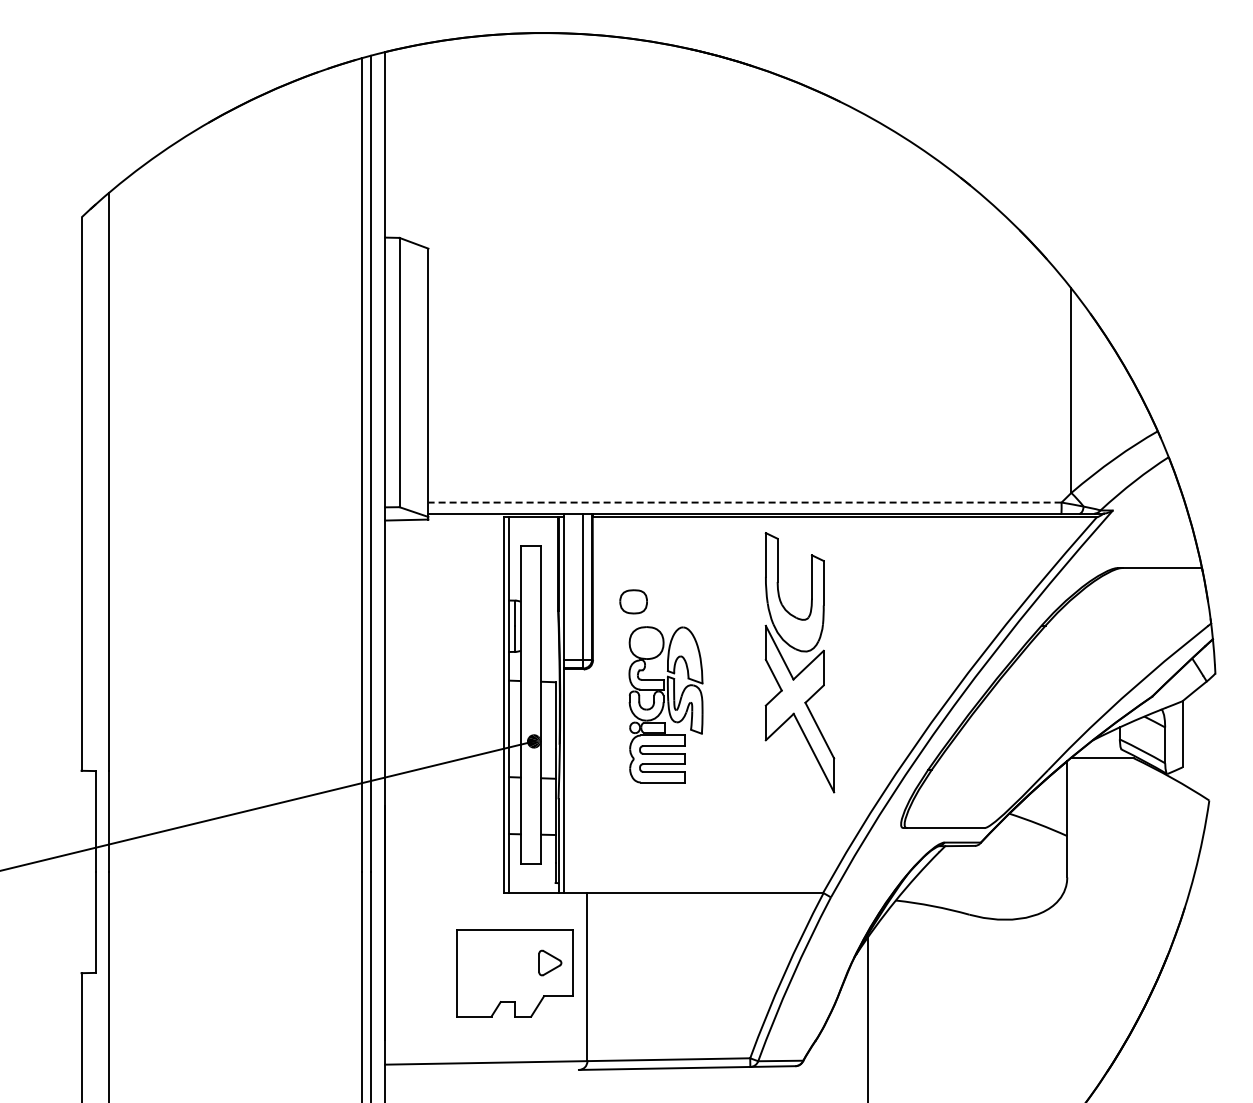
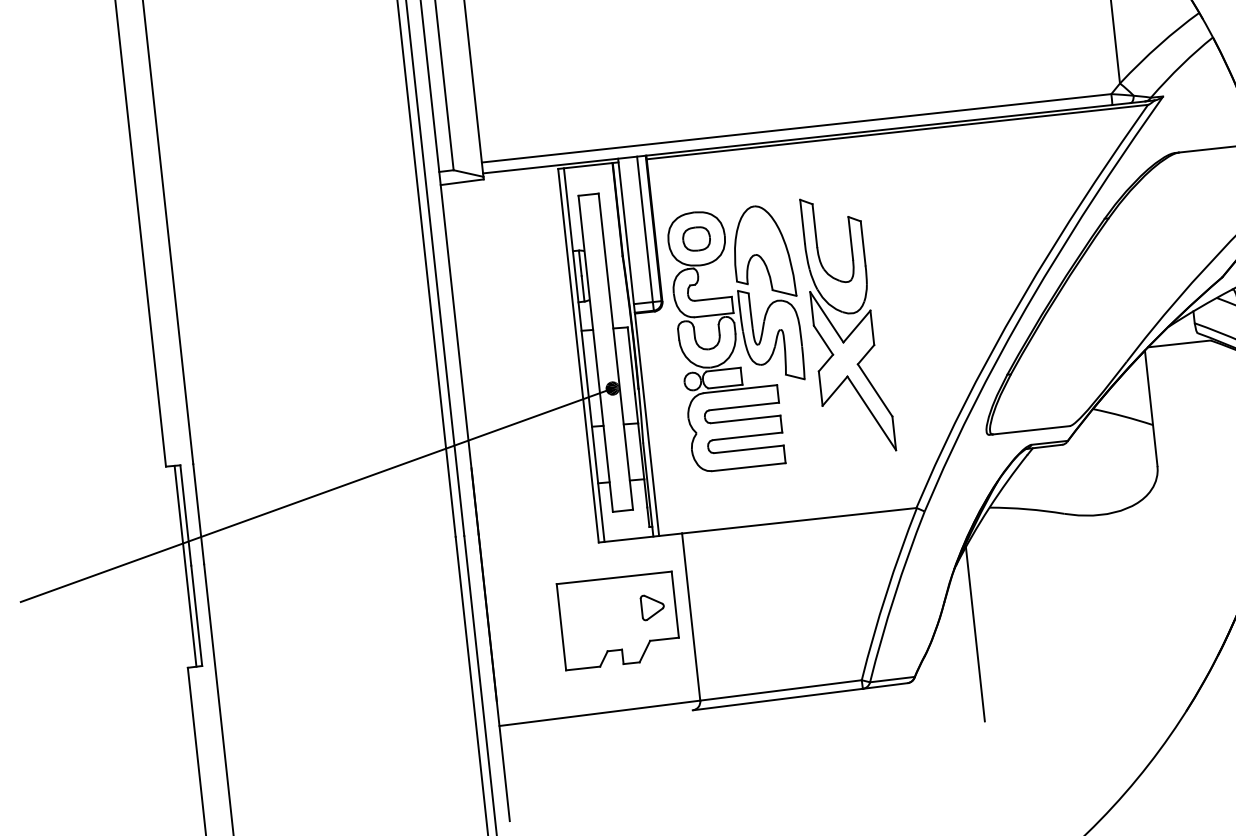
line: (745, 502) -> (797, 128), dashed -> solid
part: (804, 667) -> (853, 329), moved
part: (665, 704) -> (739, 337), size x1.67
line: (90, 871) -> (185, 565), added

